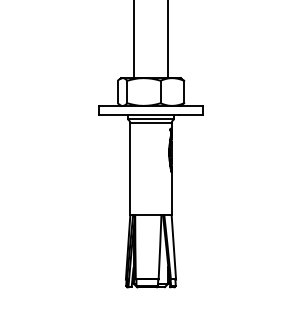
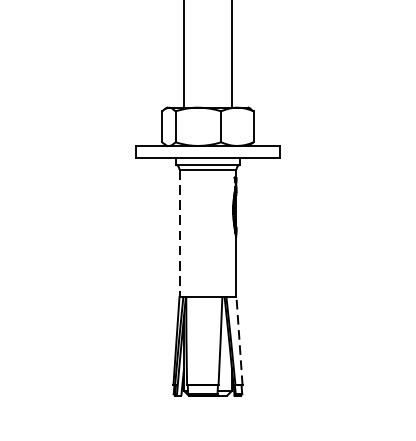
line: (130, 169) -> (179, 233), solid -> dashed
line: (173, 246) -> (239, 339), solid -> dashed

